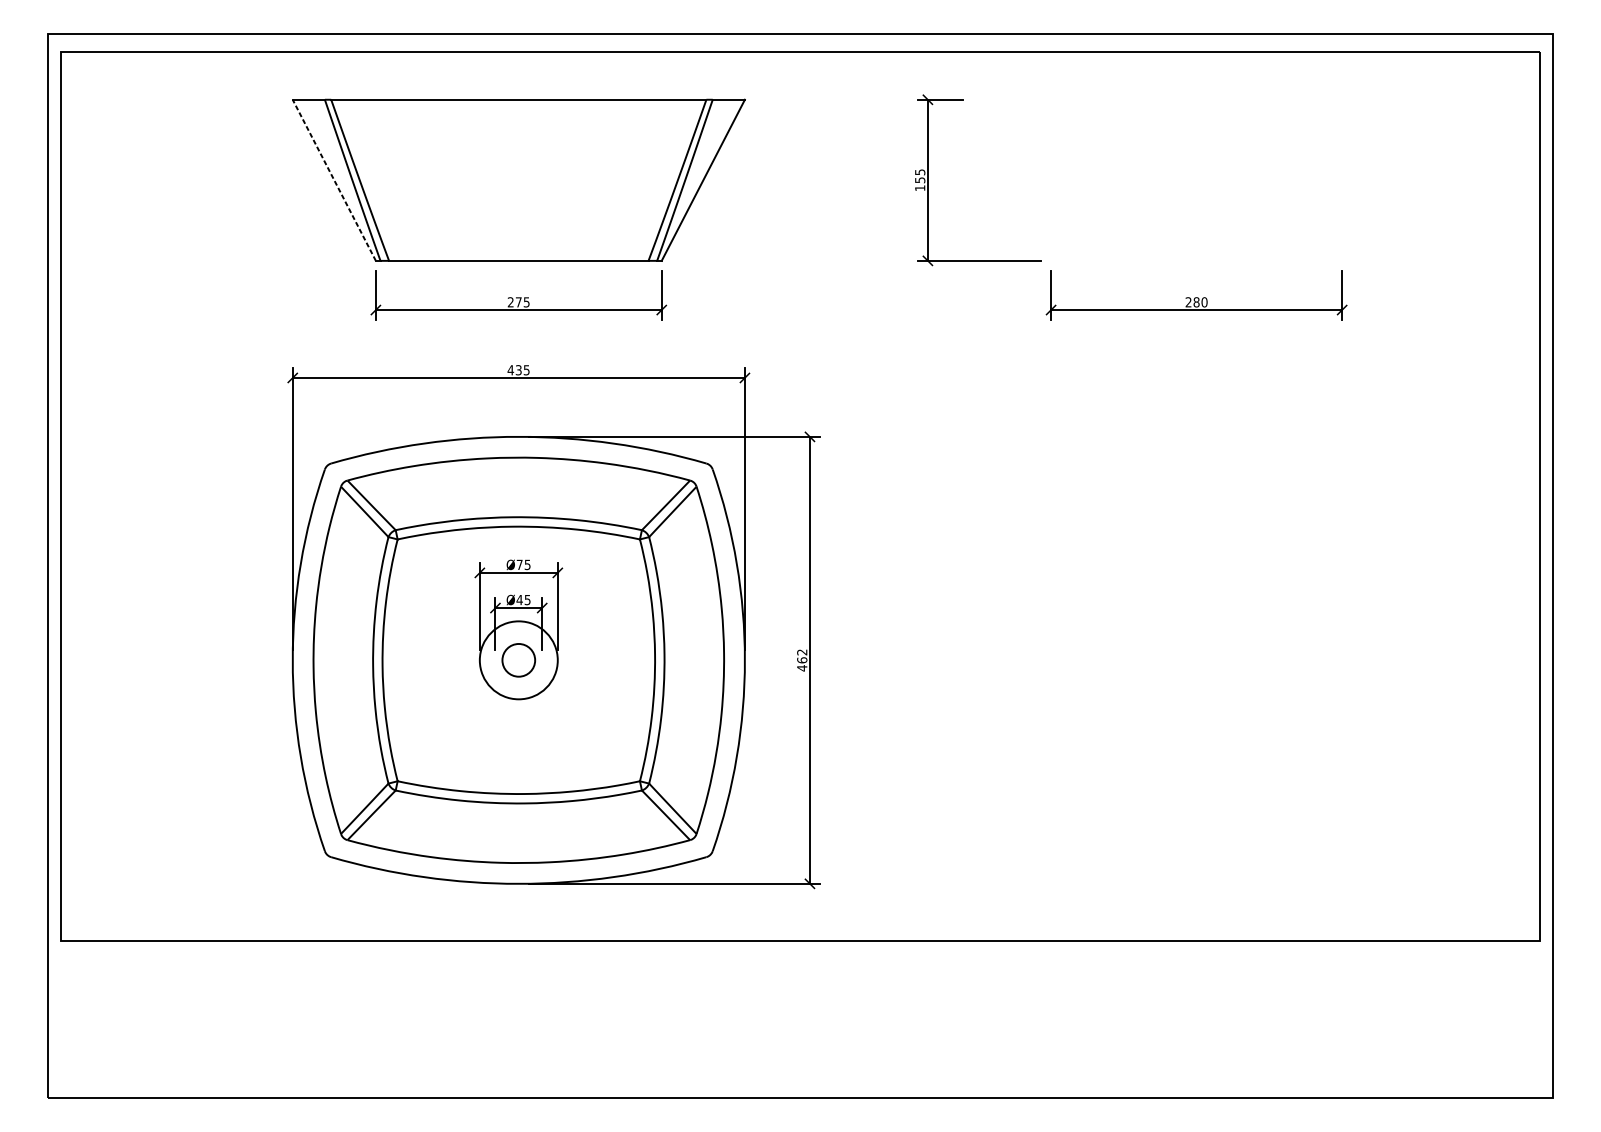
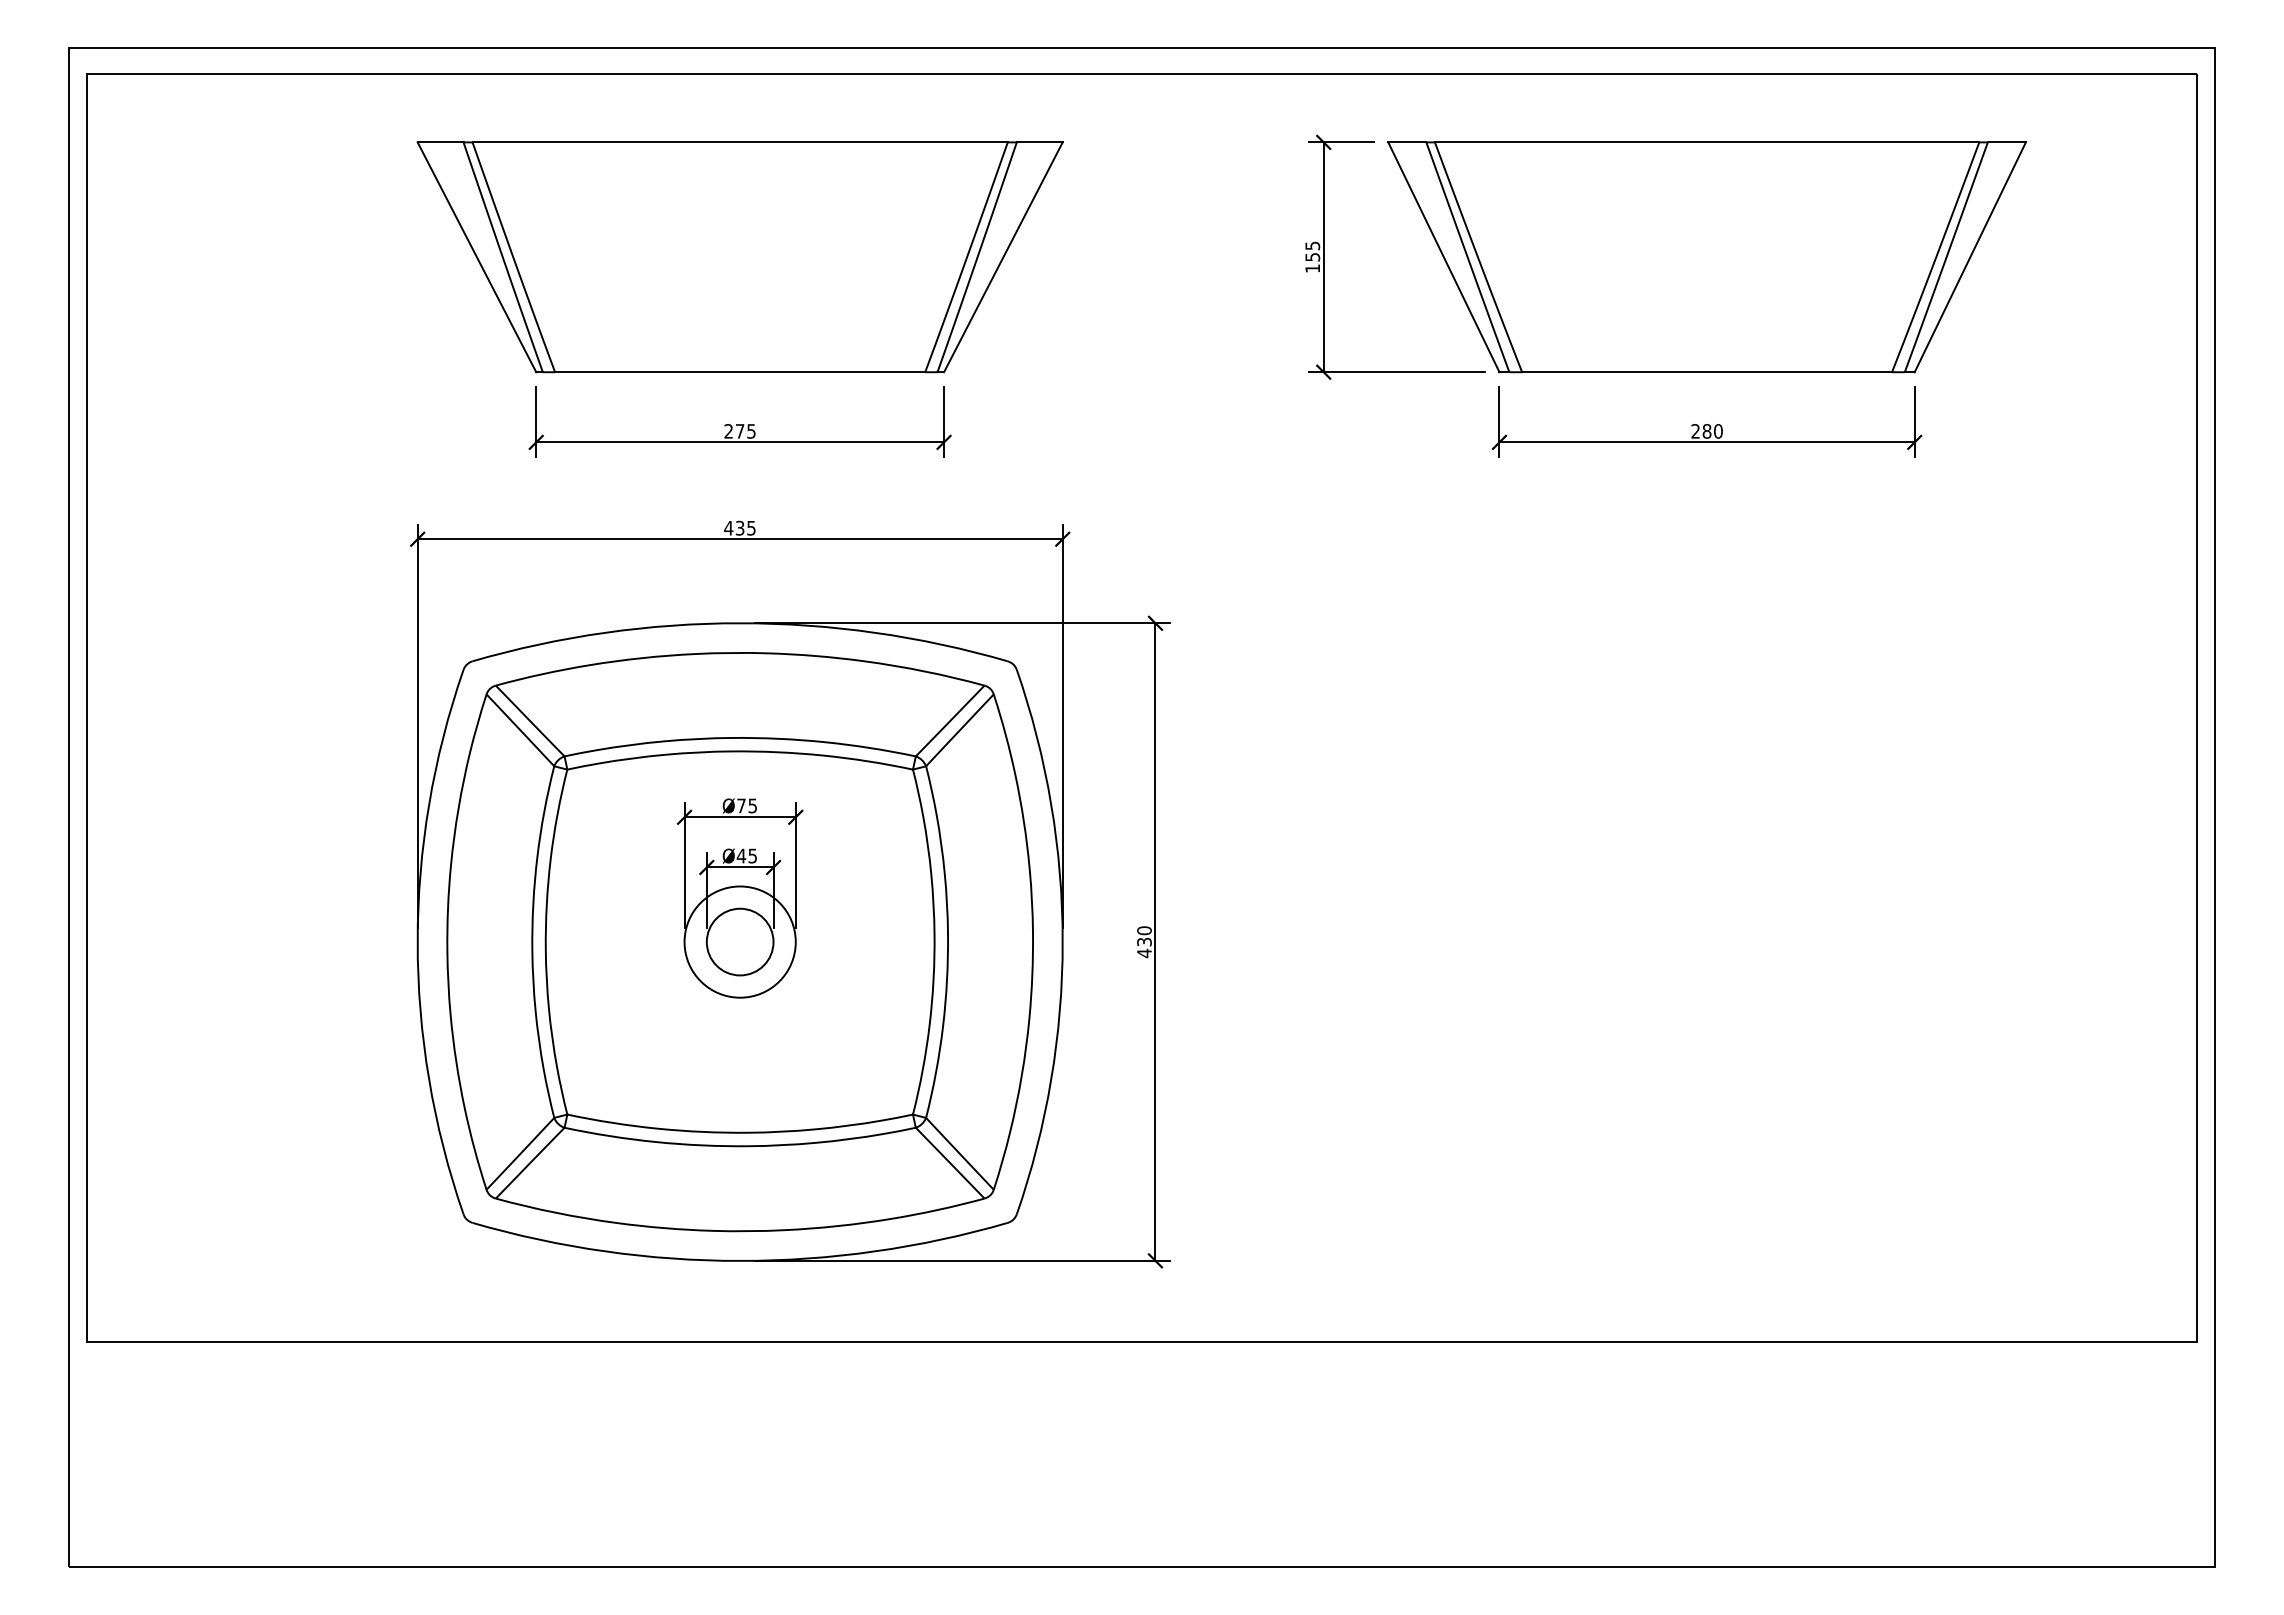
line: (333, 179) -> (476, 256), dashed -> solid
part: (1196, 180) -> (1706, 257), added
text: (802, 656) -> (1144, 936), 462 -> 430
circle: (518, 659) -> (739, 941), size x1.43

